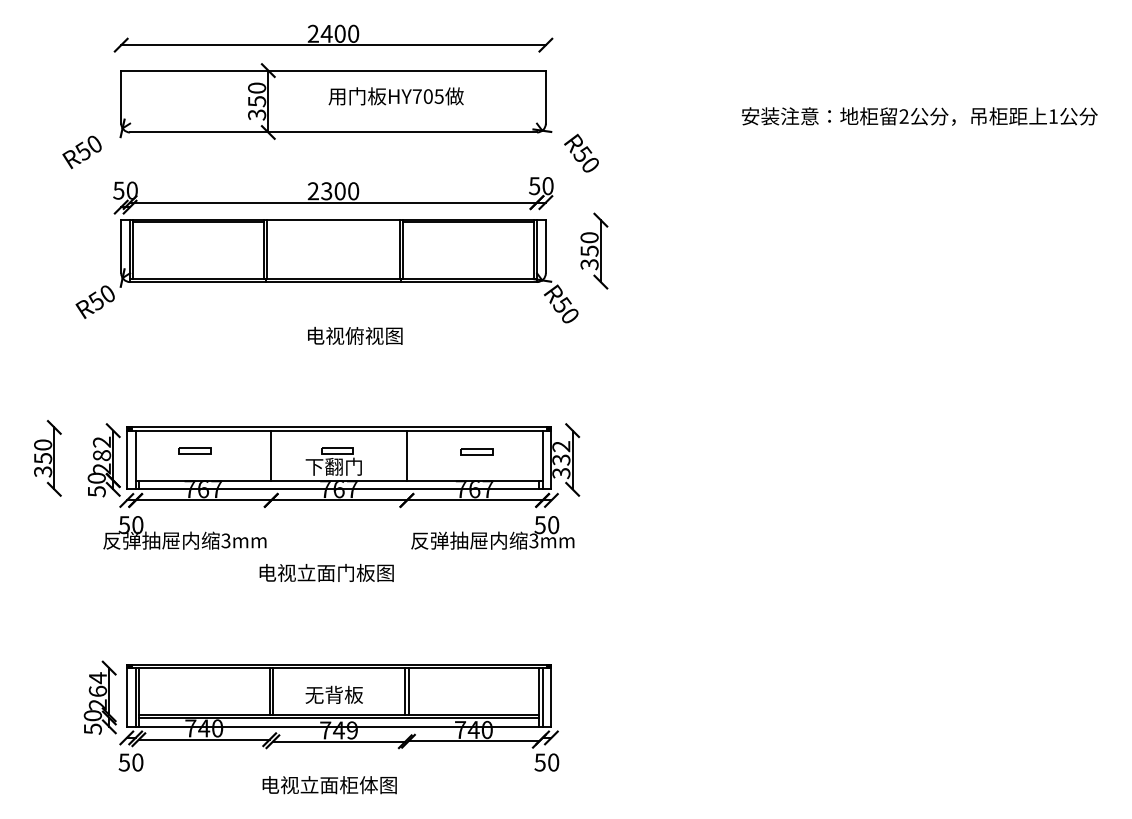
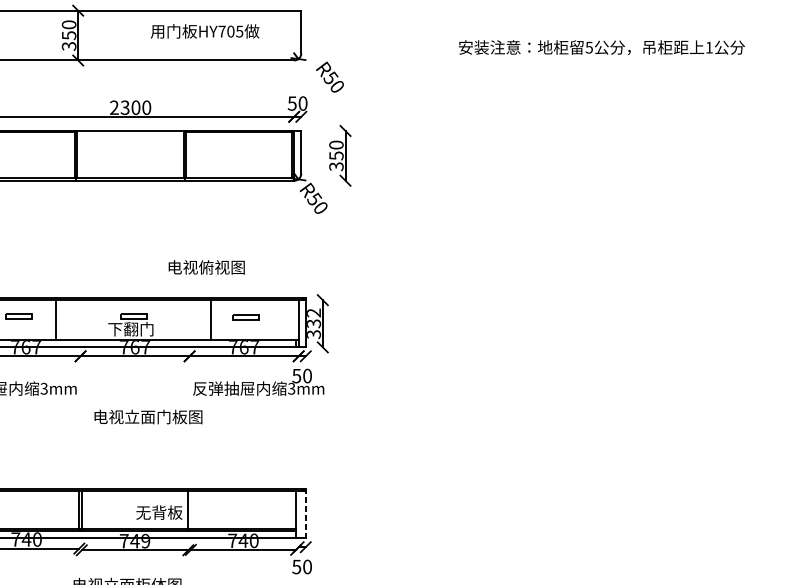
text: (395, 96) -> (204, 31), moved
text: (903, 116) -> (588, 47), 2 -> 5
text: (355, 335) -> (206, 267), moved
line: (271, 455) -> (55, 320), moved
line: (406, 455) -> (210, 320), moved
text: (326, 572) -> (148, 416), moved
line: (408, 691) -> (190, 509), removed
text: (333, 694) -> (158, 512), moved
line: (551, 695) -> (305, 513), solid -> dashed
line: (542, 697) -> (298, 514), removed

